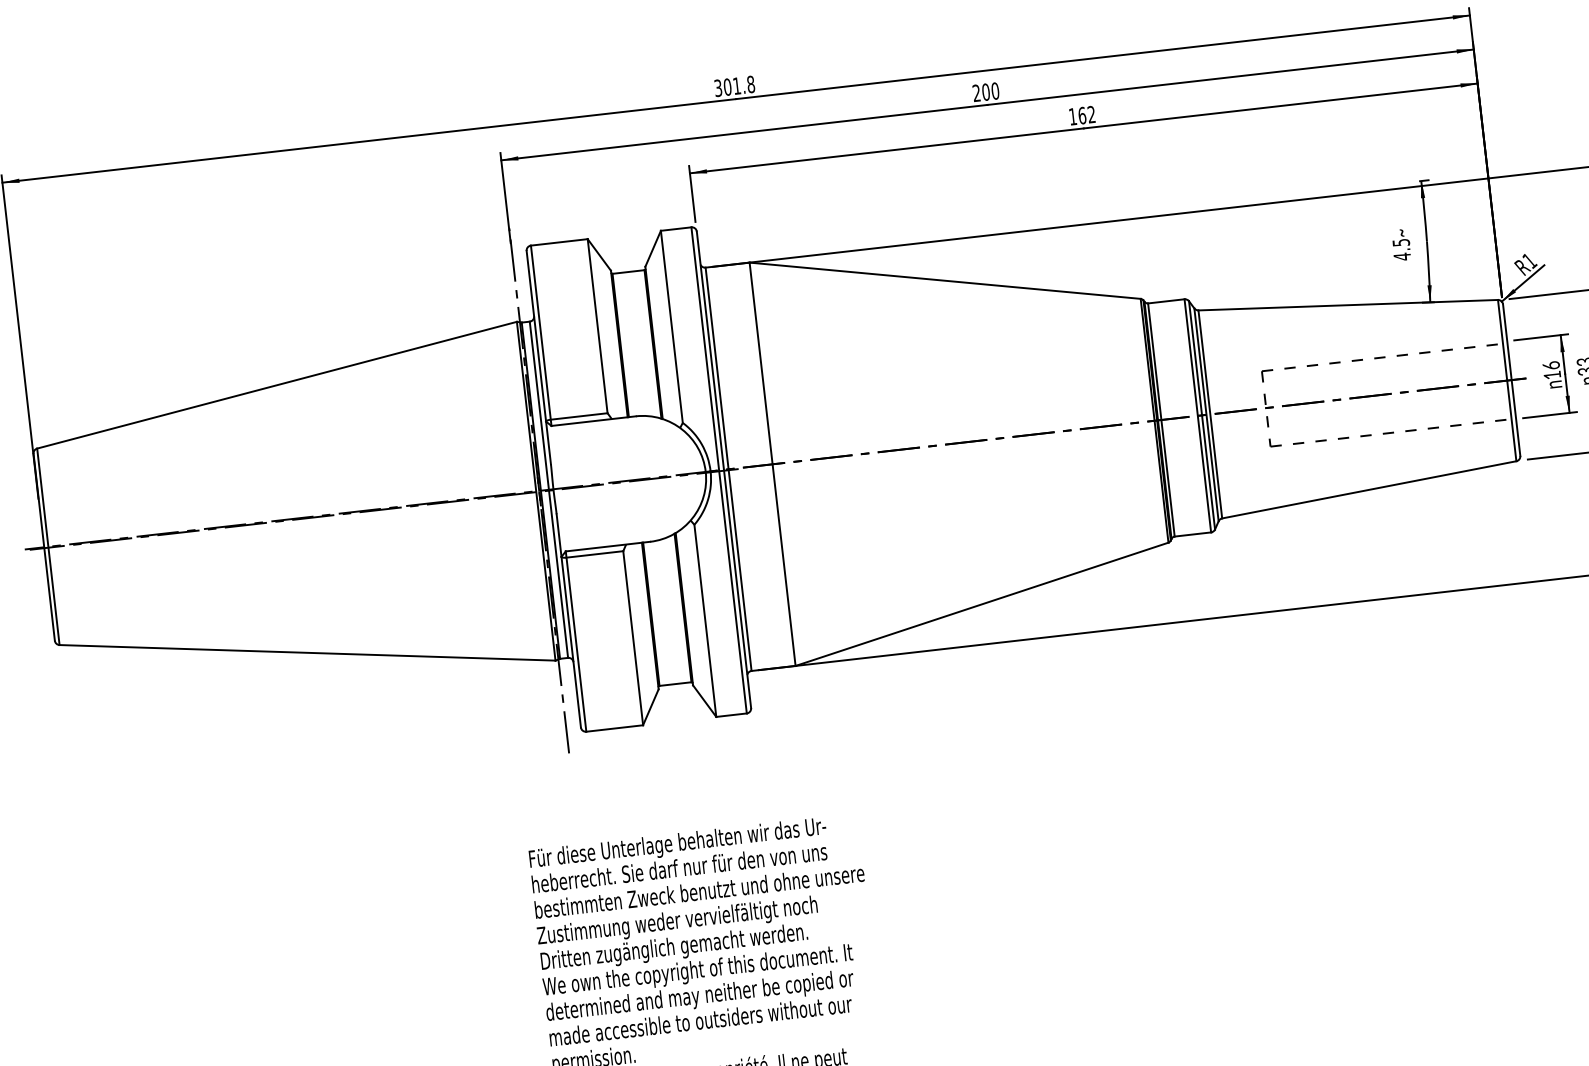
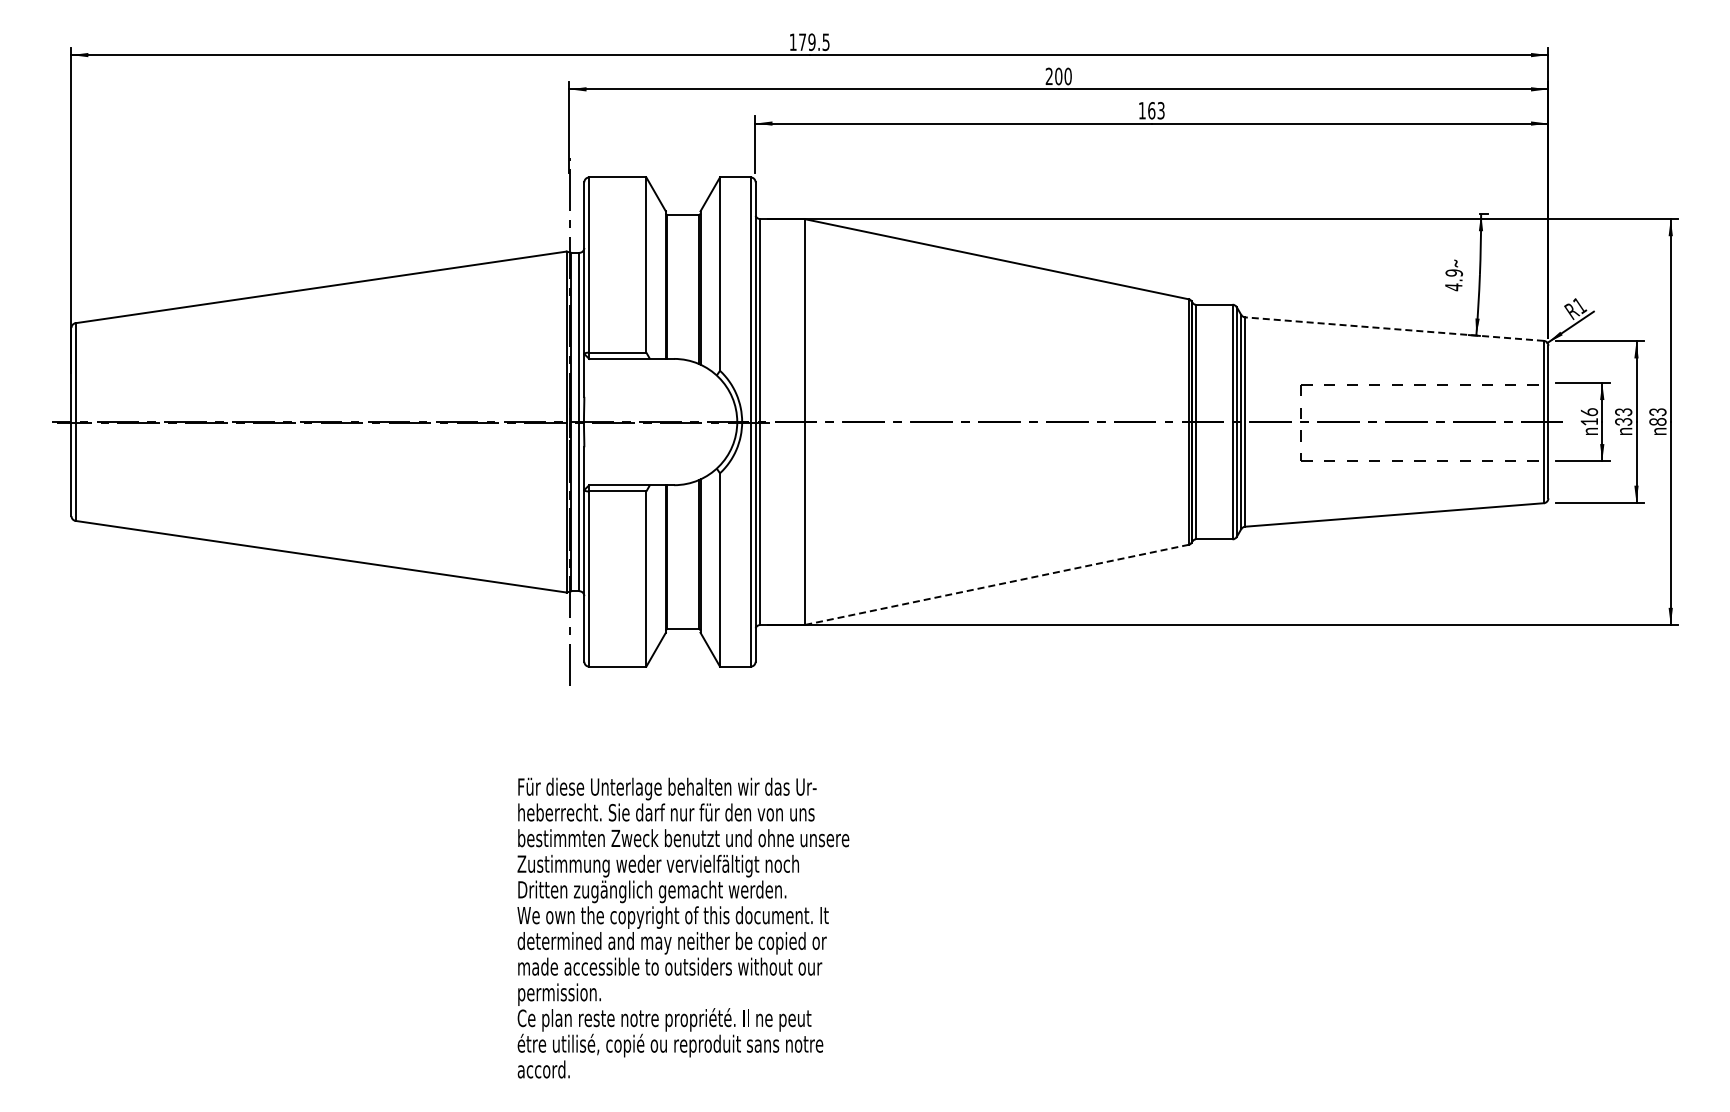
text: (734, 86) -> (809, 42), 301.8 -> 179.5
text: (1090, 114) -> (1160, 110), 162 -> 163
text: (1400, 242) -> (1453, 272), 4.5 -> 4.9
line: (1348, 305) -> (1394, 329), solid -> dashed
line: (981, 604) -> (996, 585), solid -> dashed

